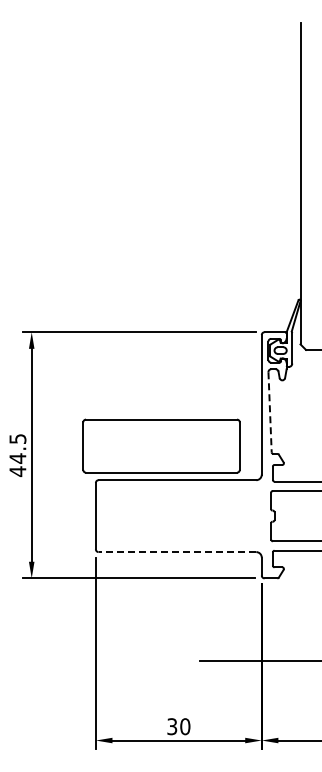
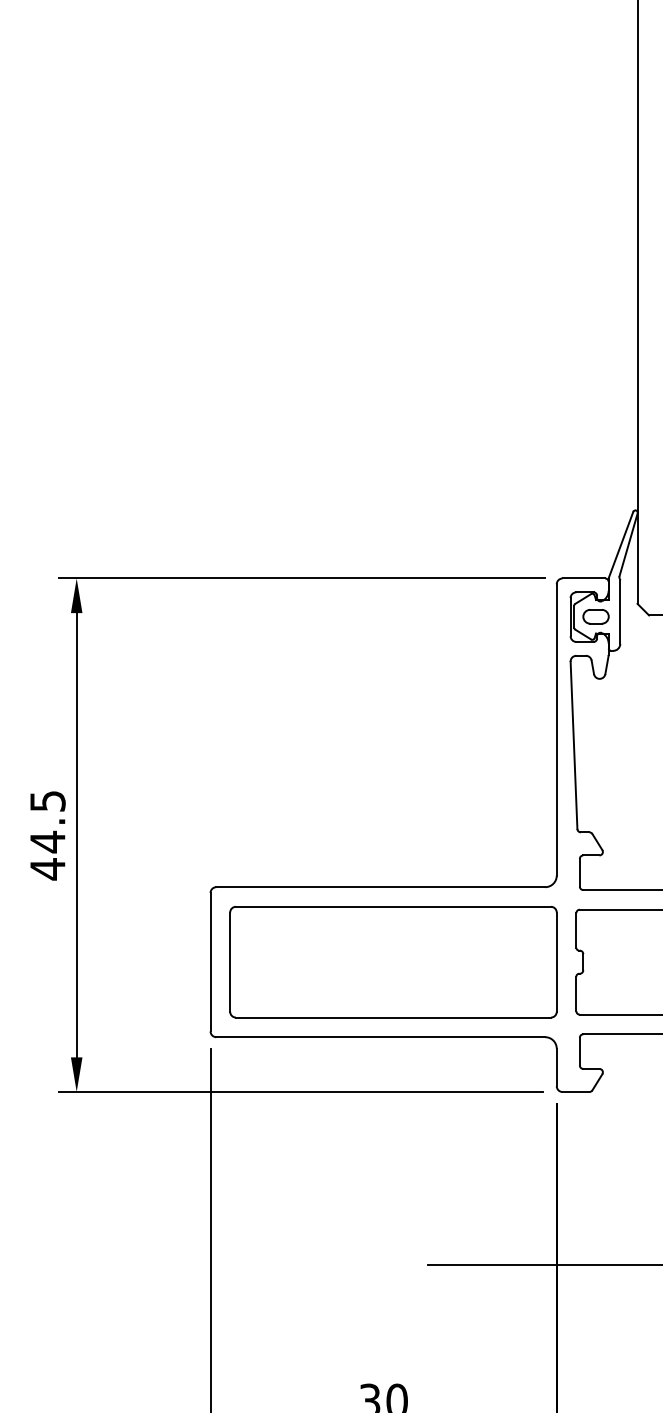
line: (270, 412) -> (574, 745), dashed -> solid
part: (161, 445) -> (393, 960), moved
line: (177, 552) -> (380, 1038), dashed -> solid

